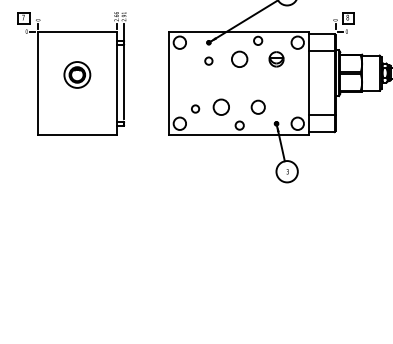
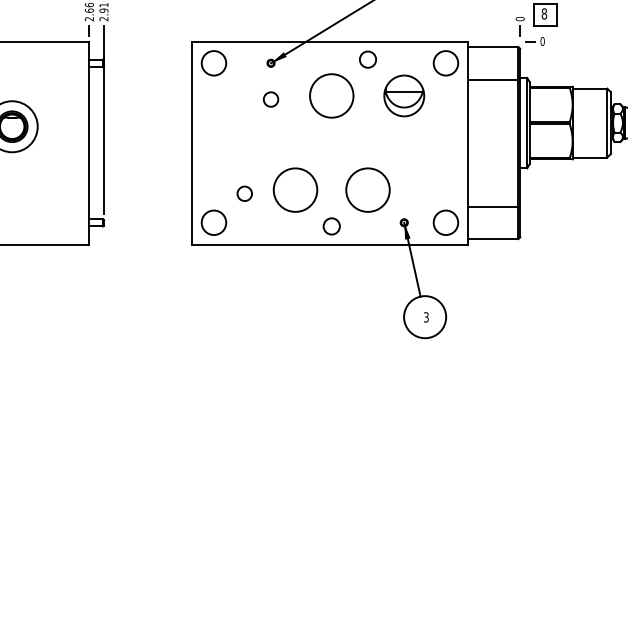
circle: (239, 59) -> (331, 96), size x1.43
part: (276, 59) -> (404, 96), size x1.43
circle: (221, 107) -> (295, 190), size x1.43
circle: (258, 107) -> (368, 190), size x1.67

